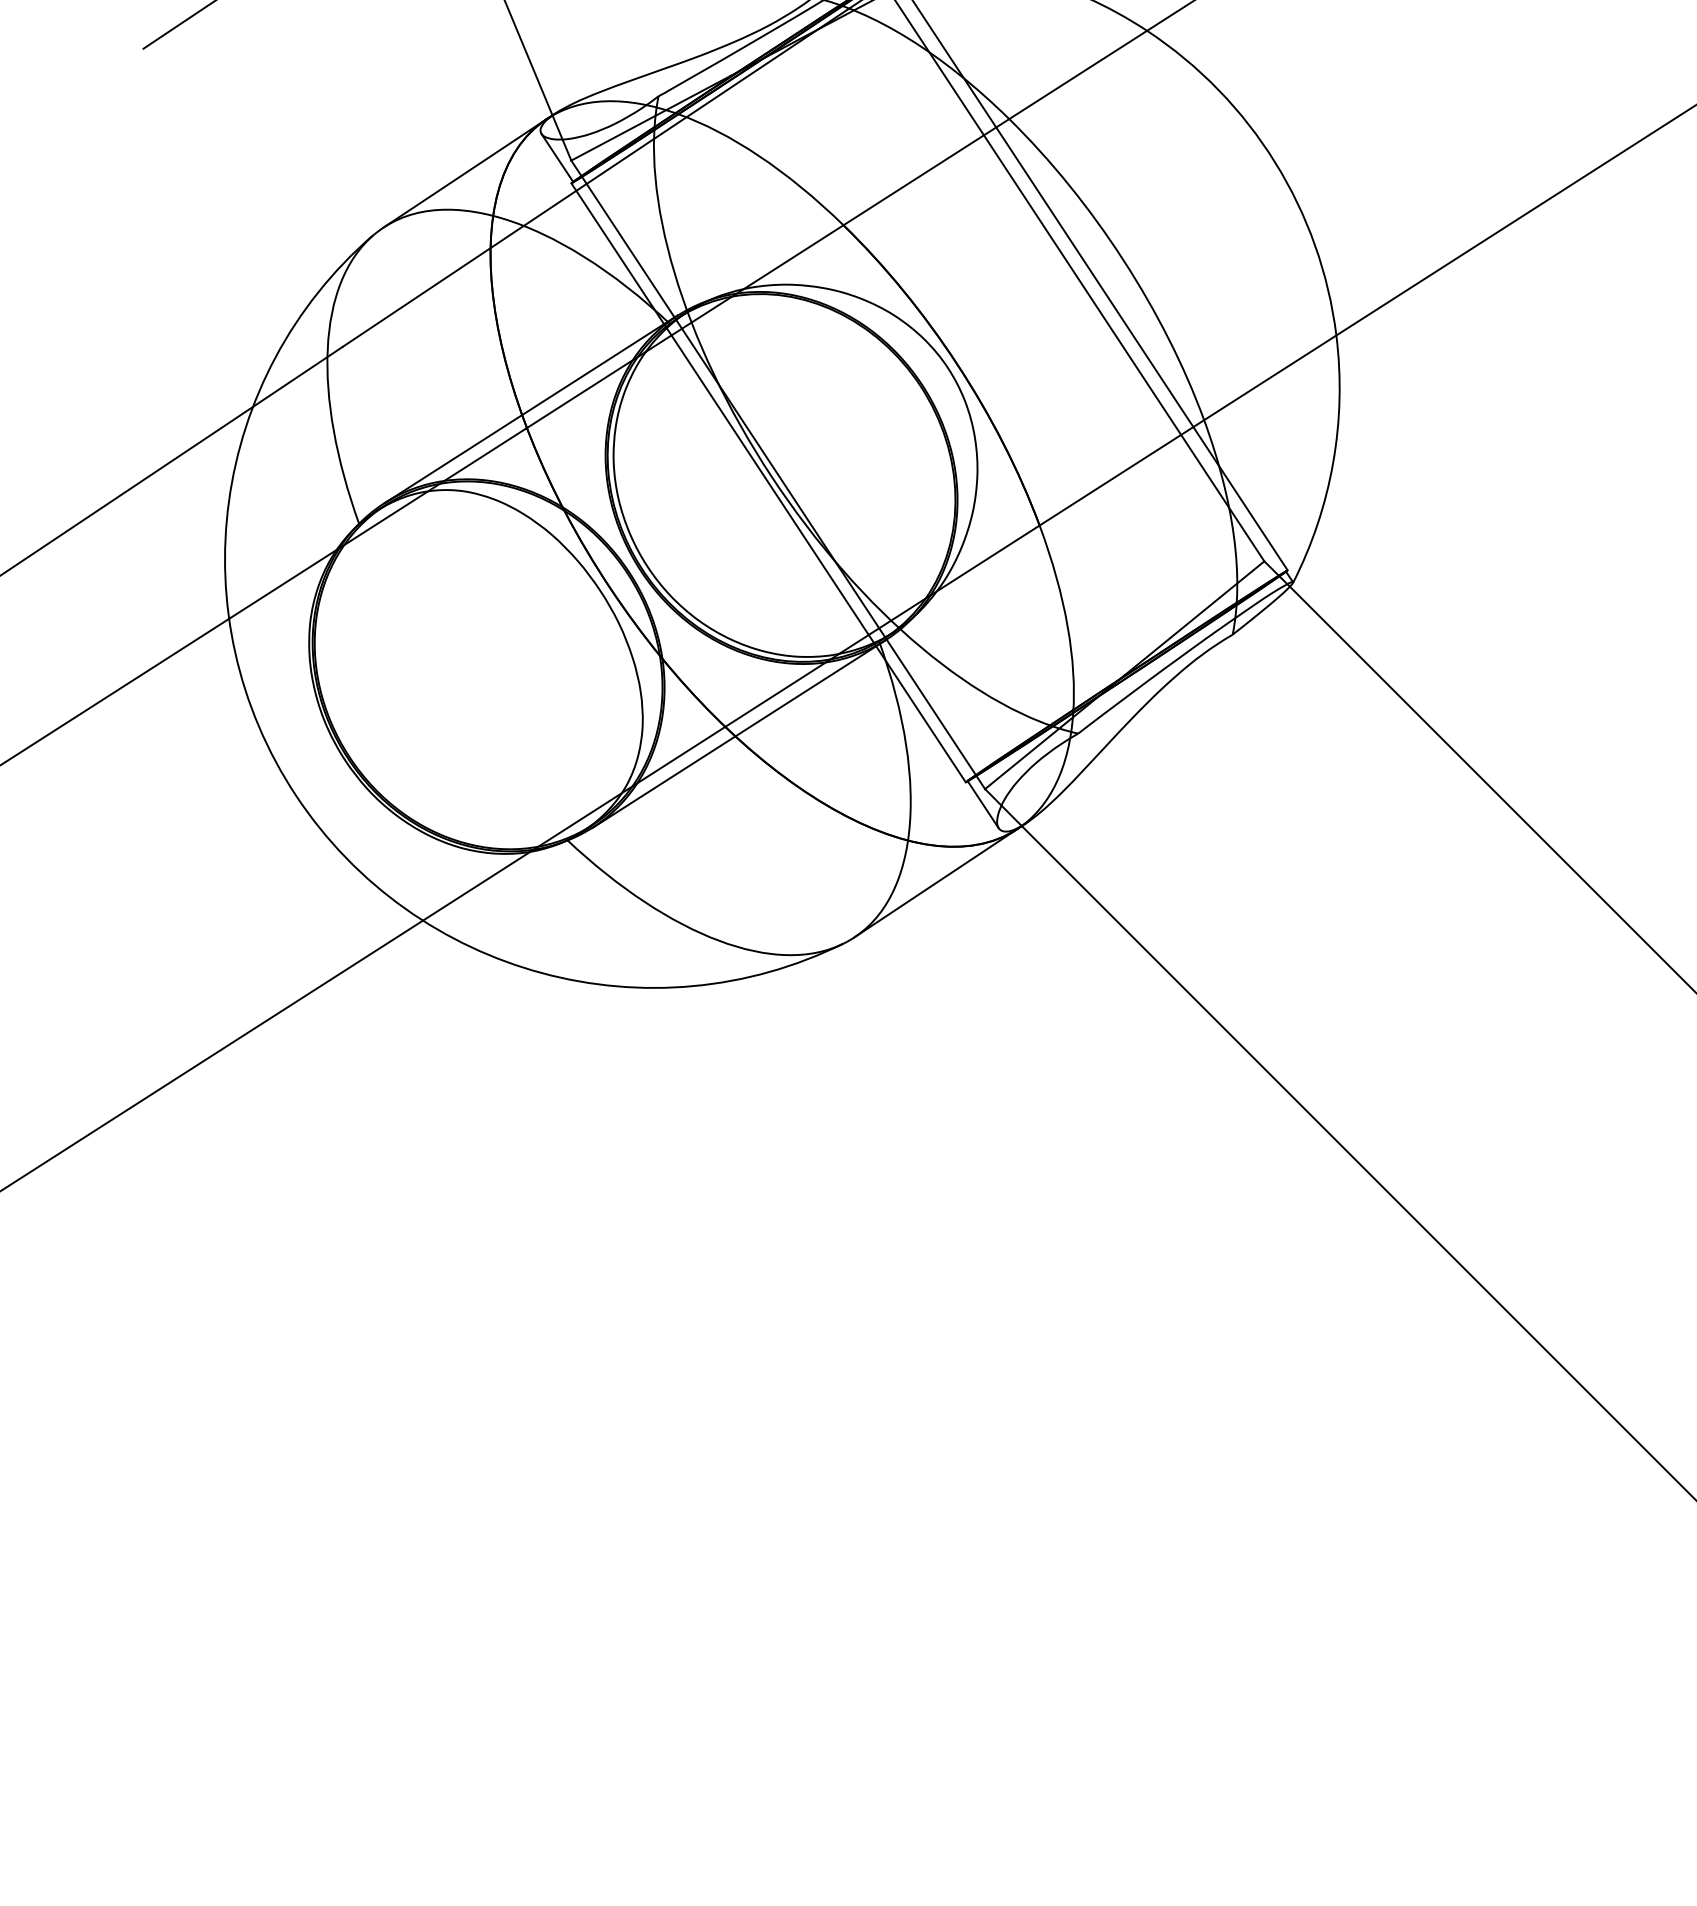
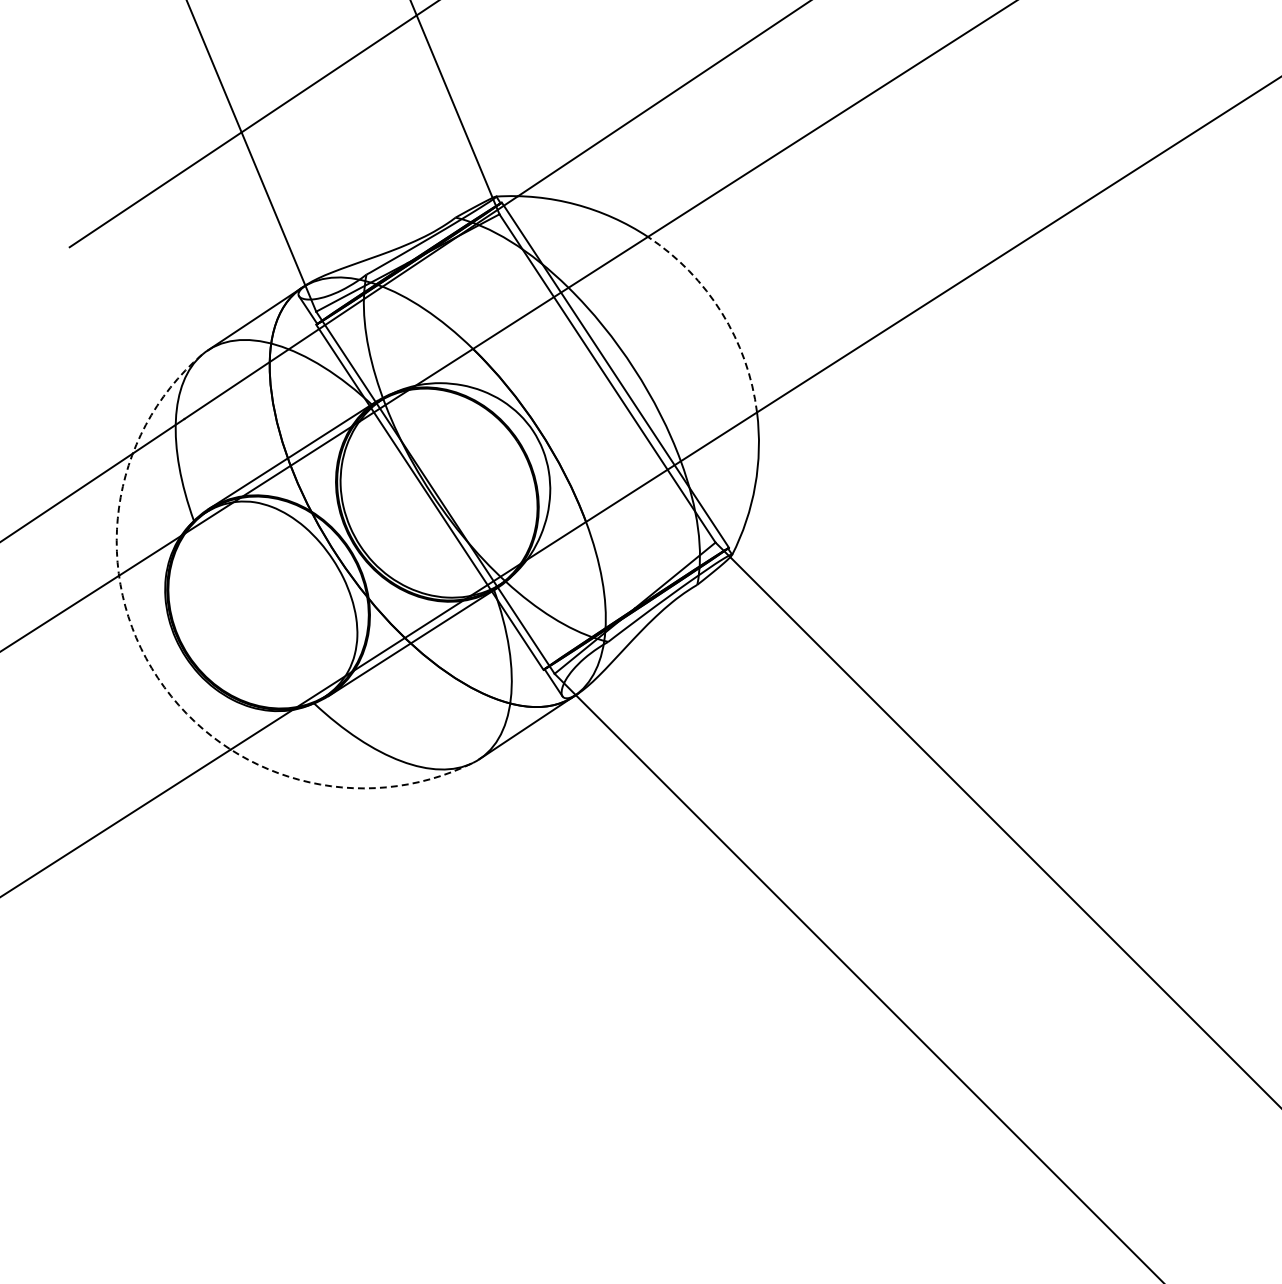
arc: (1274, 162) -> (721, 312), solid -> dashed
arc: (295, 797) -> (157, 678), solid -> dashed

